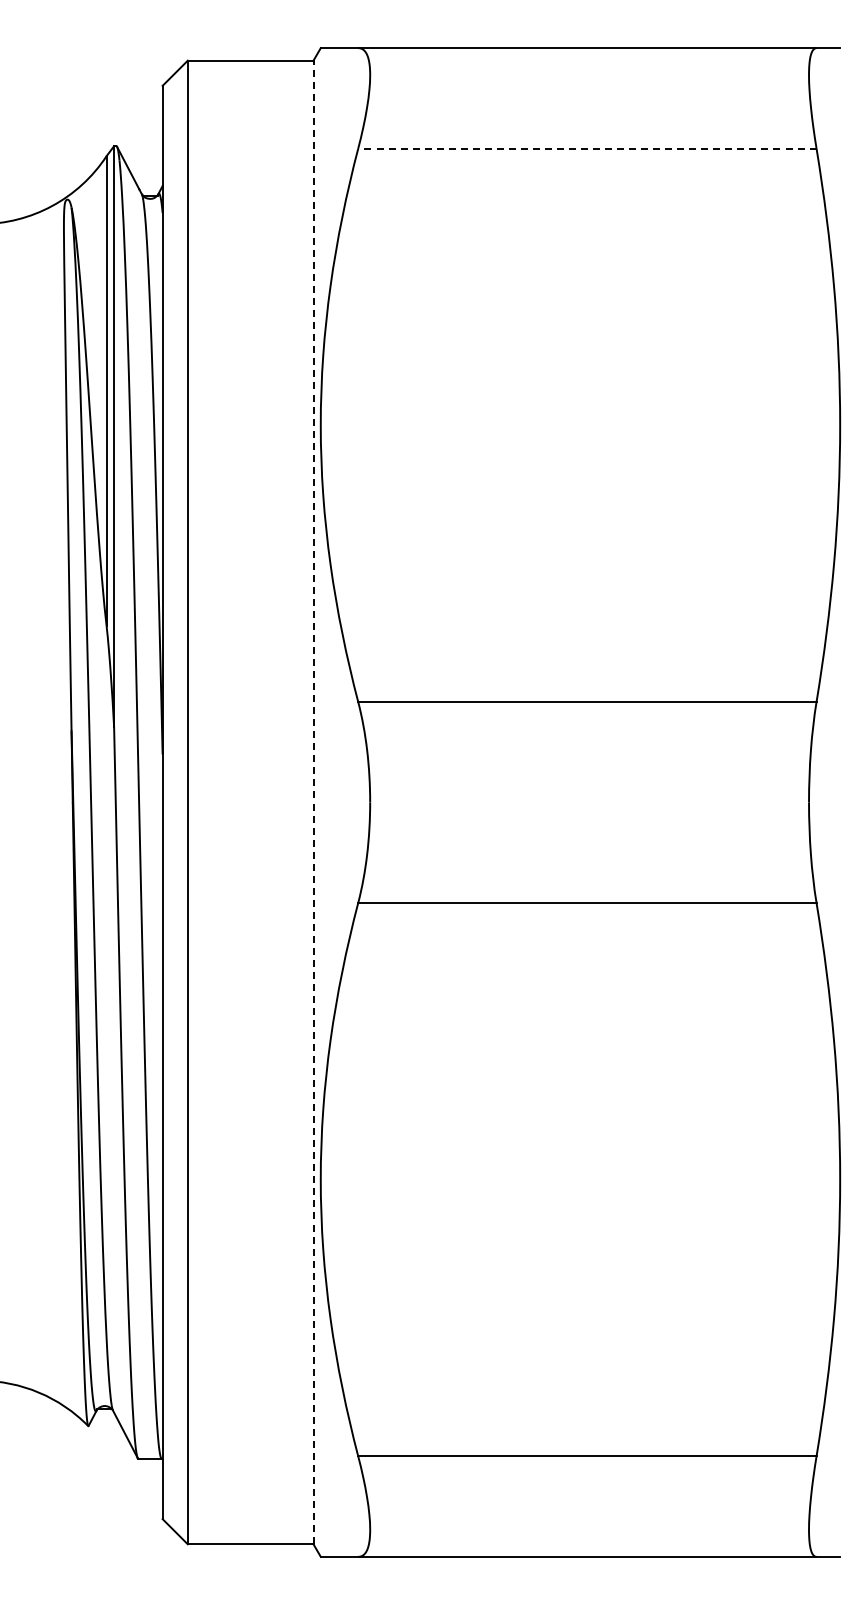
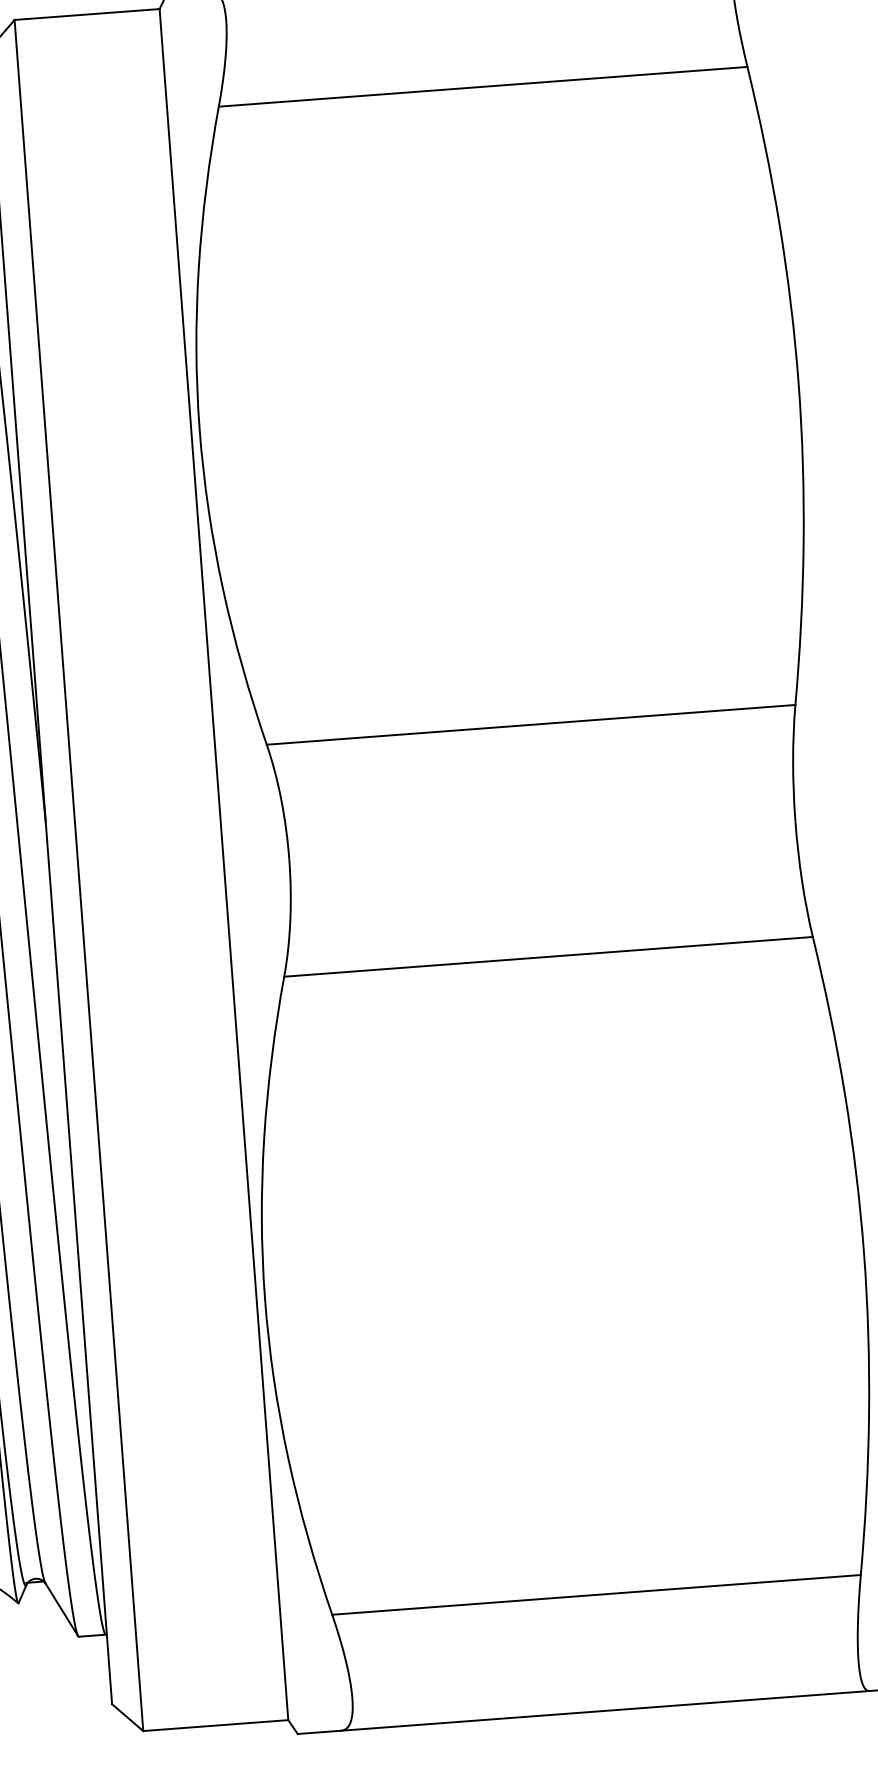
line: (586, 148) -> (482, 86), dashed -> solid
line: (313, 802) -> (223, 864), dashed -> solid

